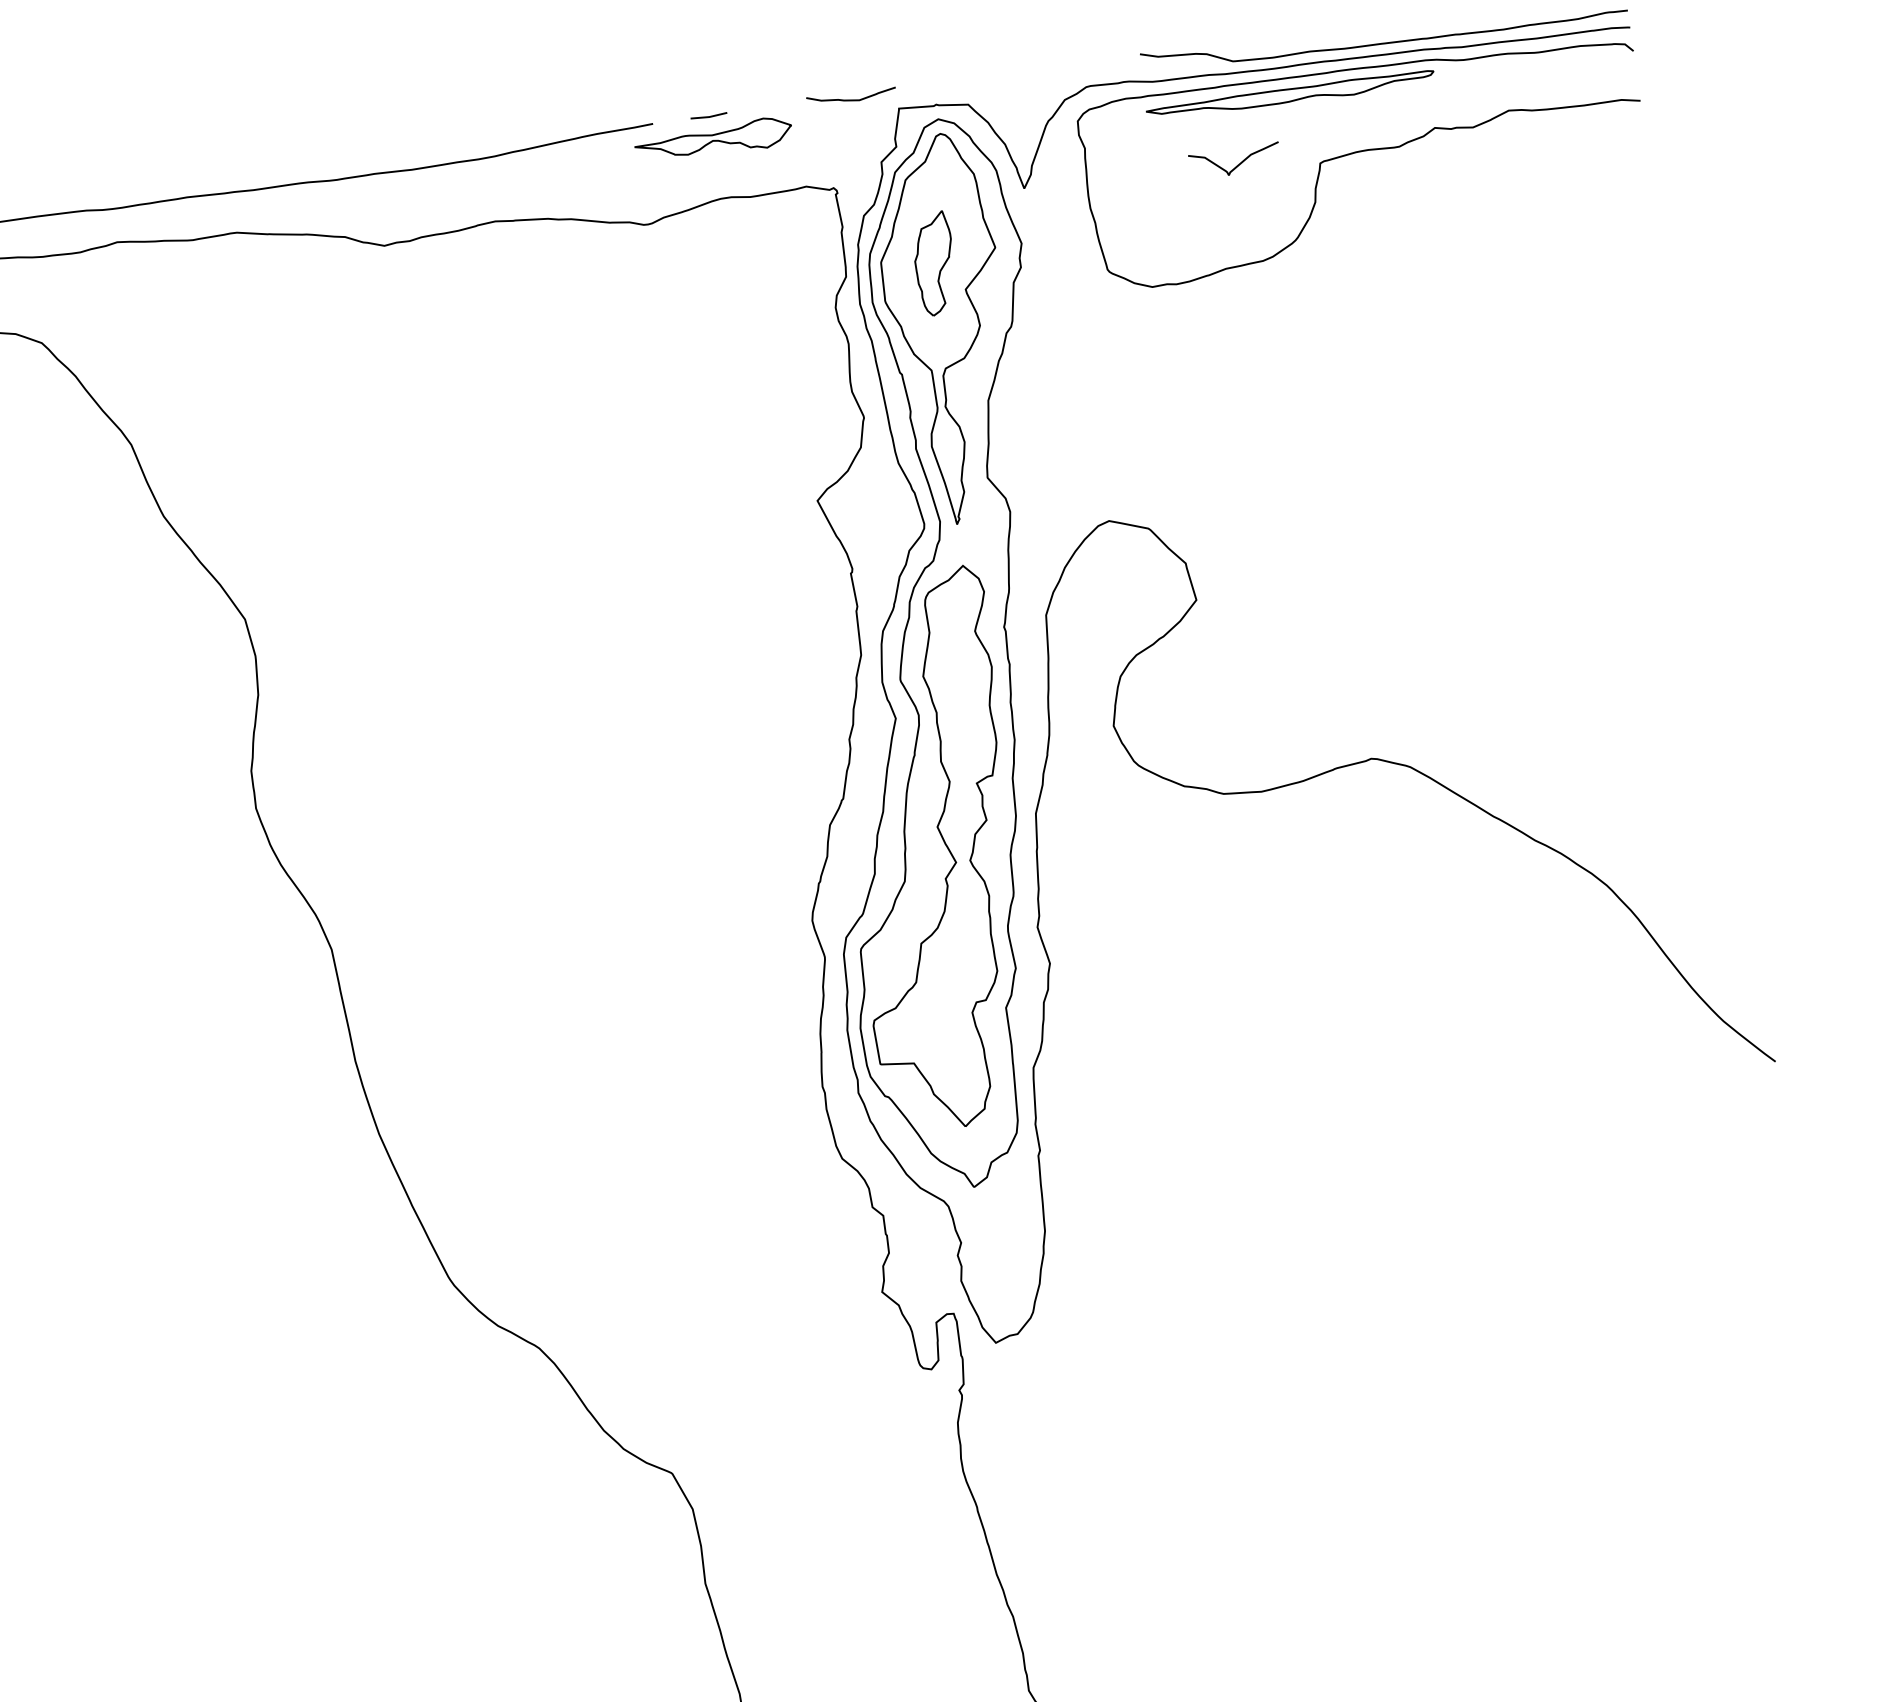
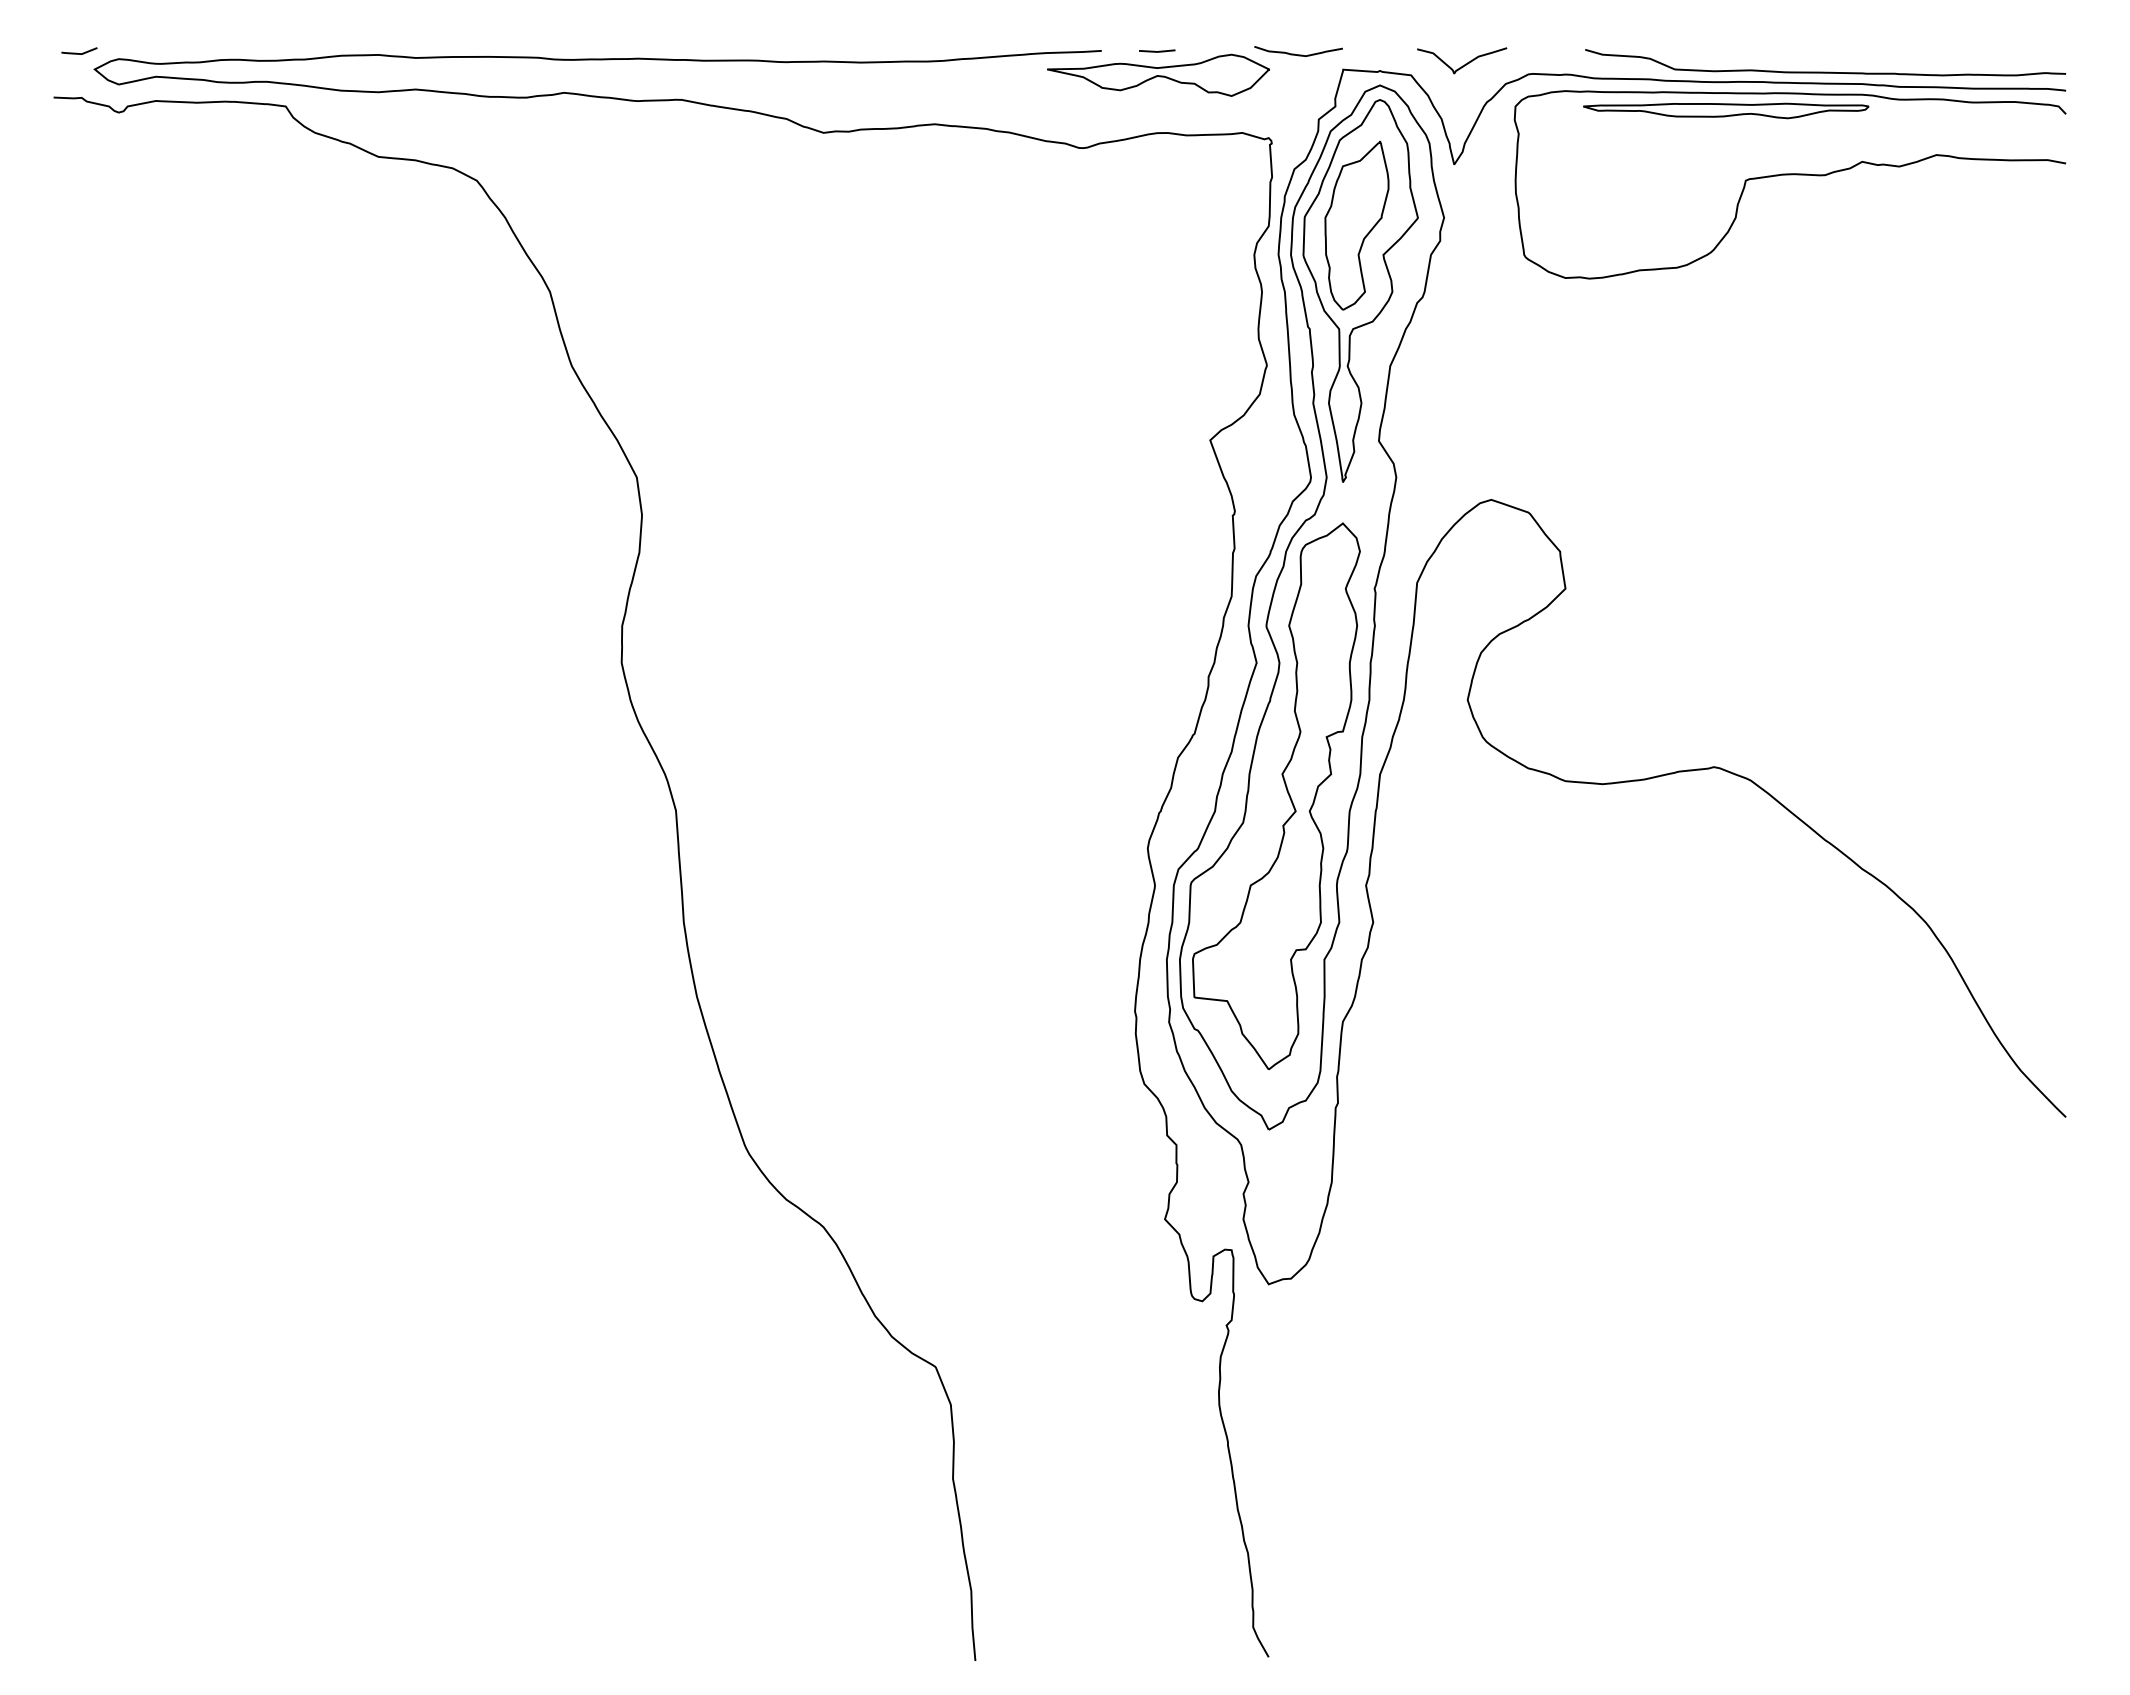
part: (713, 139) -> (1158, 74), size x1.43
curve: (1238, 163) -> (1465, 63), moved
part: (934, 263) -> (1356, 225), size x1.67

